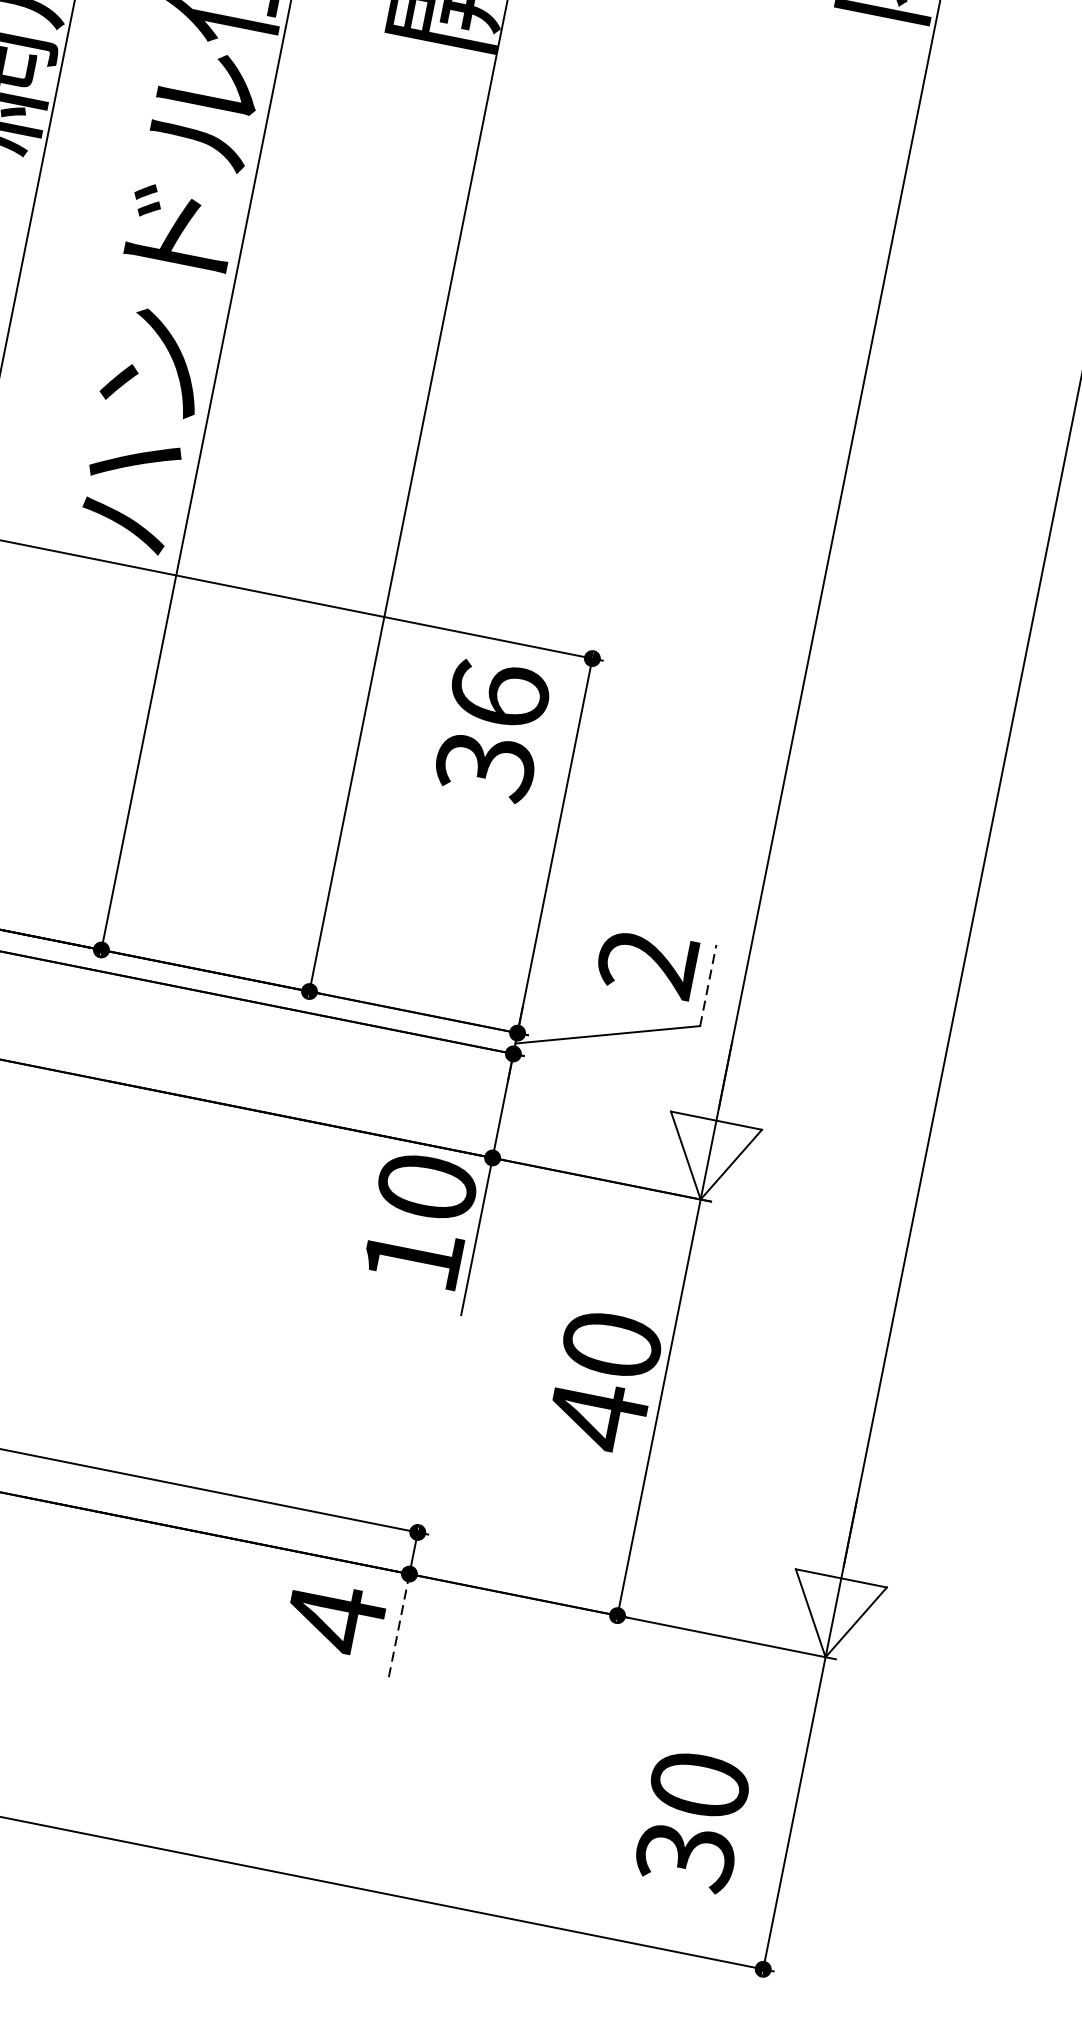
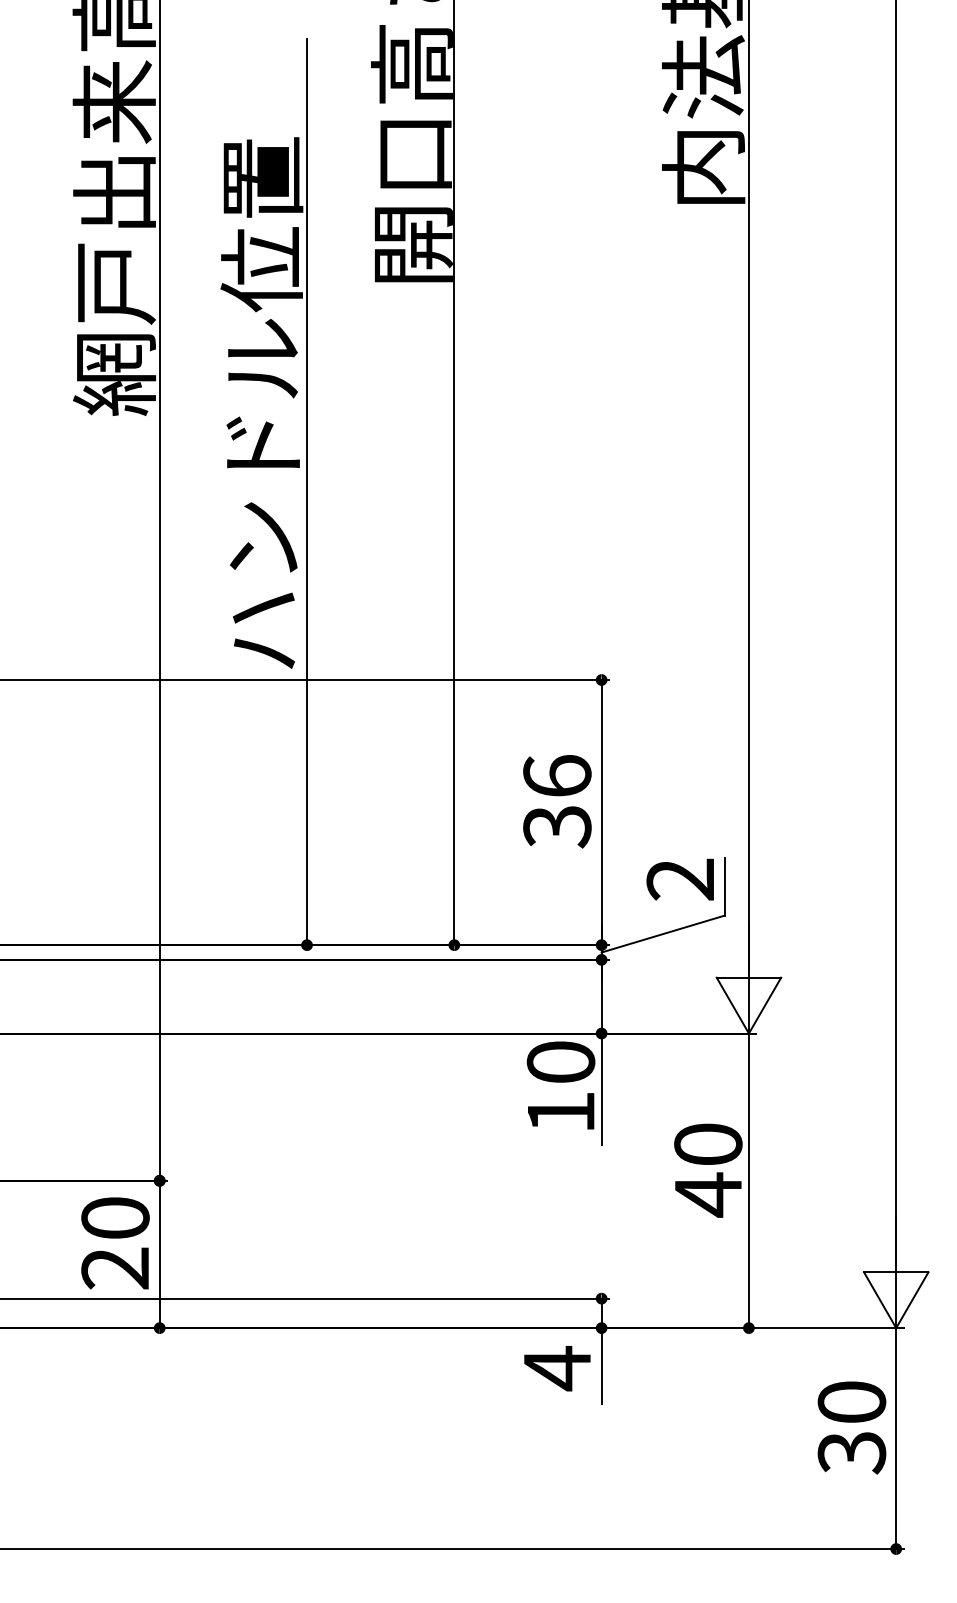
text: (492, 730) -> (557, 801), moved
line: (707, 984) -> (724, 886), dashed -> solid
line: (398, 1628) -> (601, 1366), dashed -> solid
text: (692, 1820) -> (851, 1427), moved

